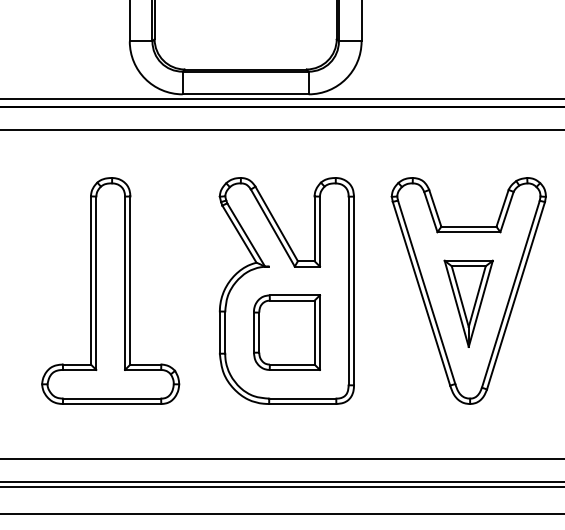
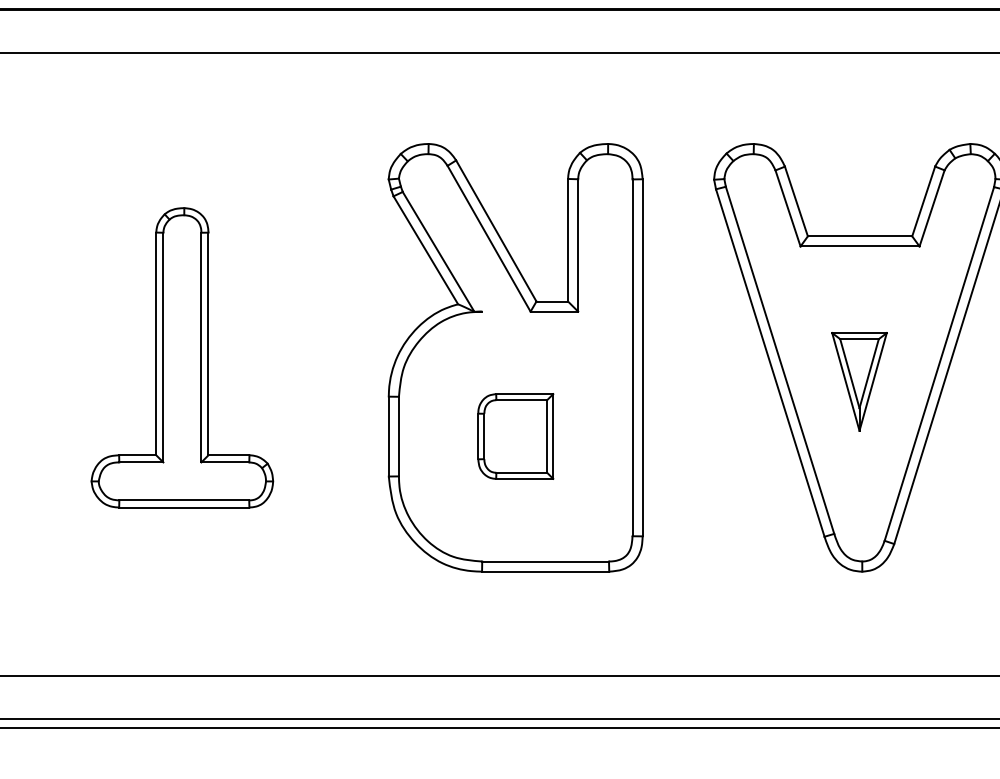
part: (110, 290) -> (181, 356), size x0.7
part: (468, 303) -> (859, 381), size x0.6
part: (286, 332) -> (514, 436), size x0.6

